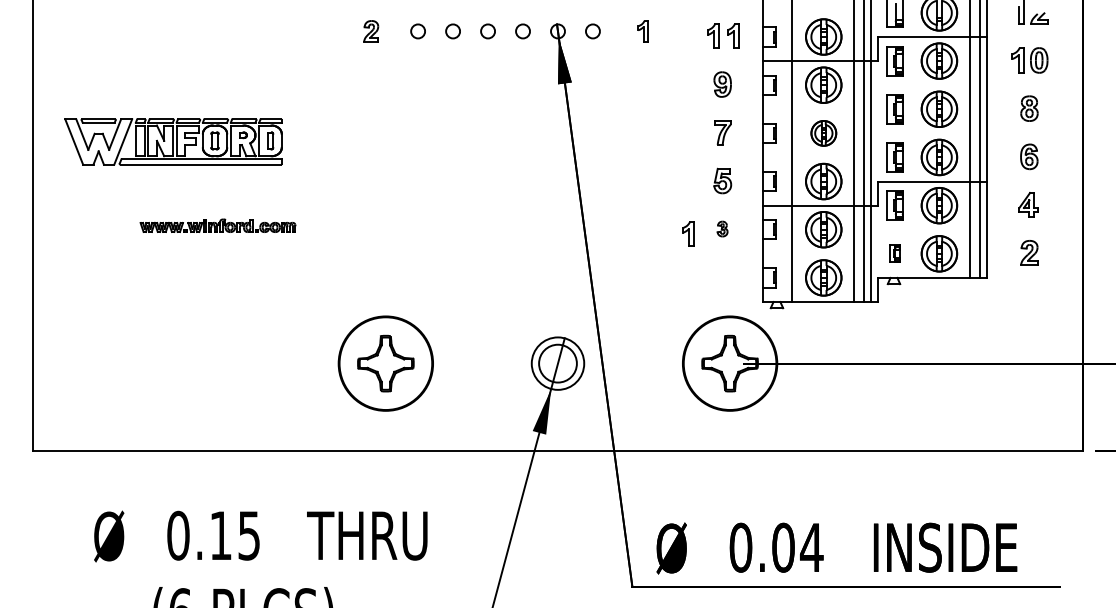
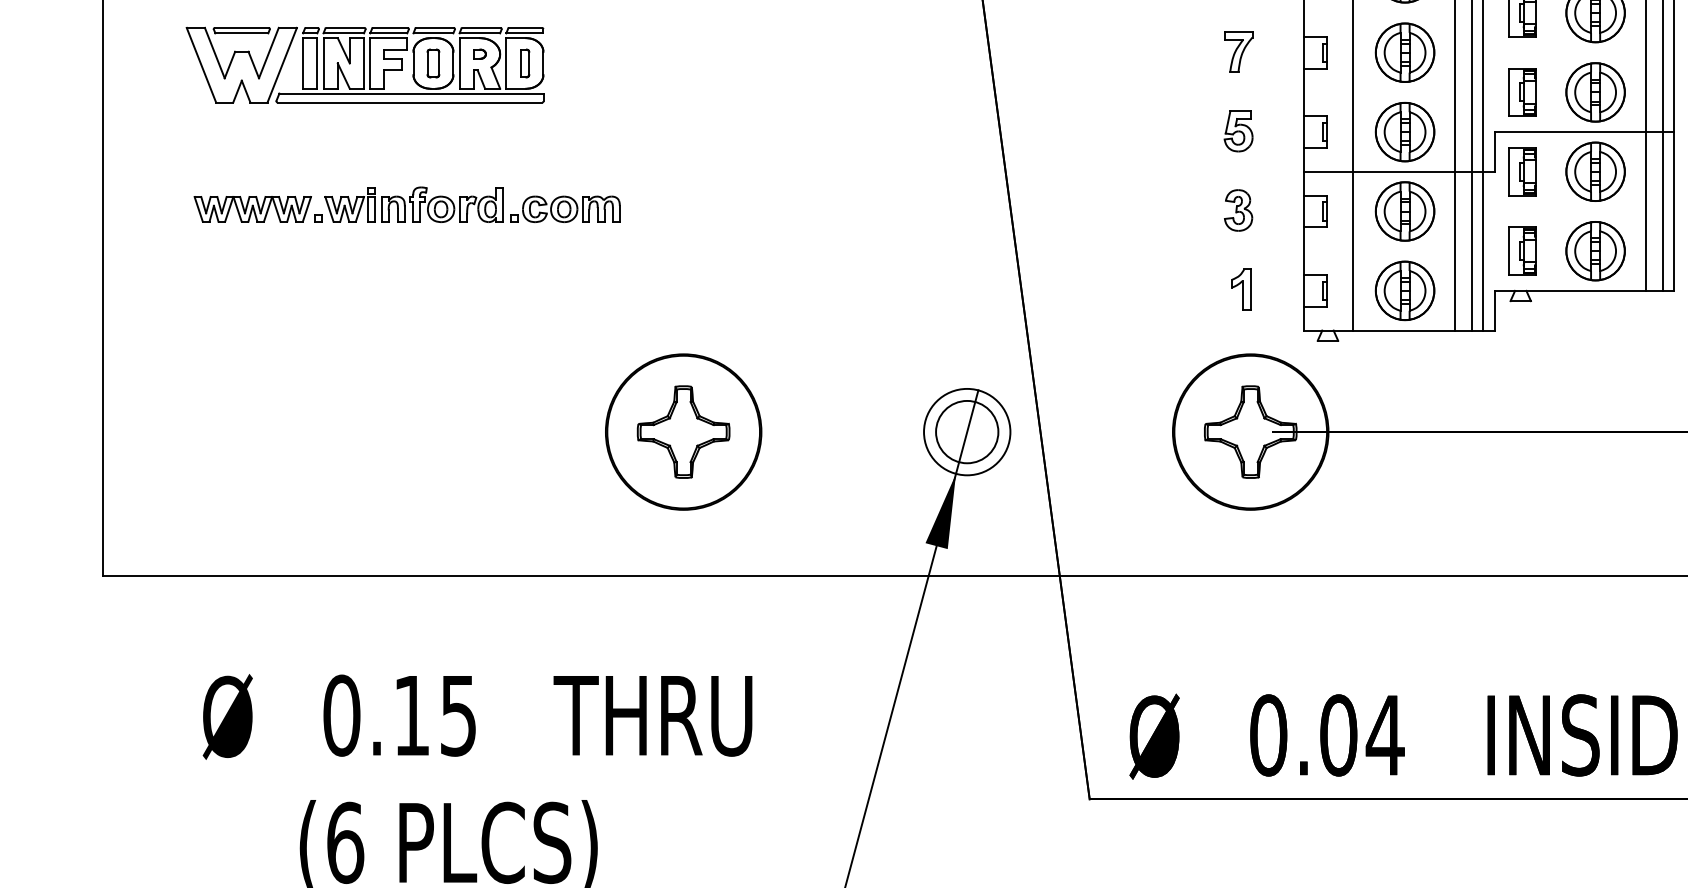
part: (823, 133) -> (1404, 52), size x1.43
part: (173, 141) -> (365, 64), moved
part: (217, 225) -> (406, 204), size x1.67
part: (722, 228) -> (1238, 209), size x1.67
part: (688, 233) -> (1241, 288), moved
part: (894, 253) -> (1521, 250), size x1.67

